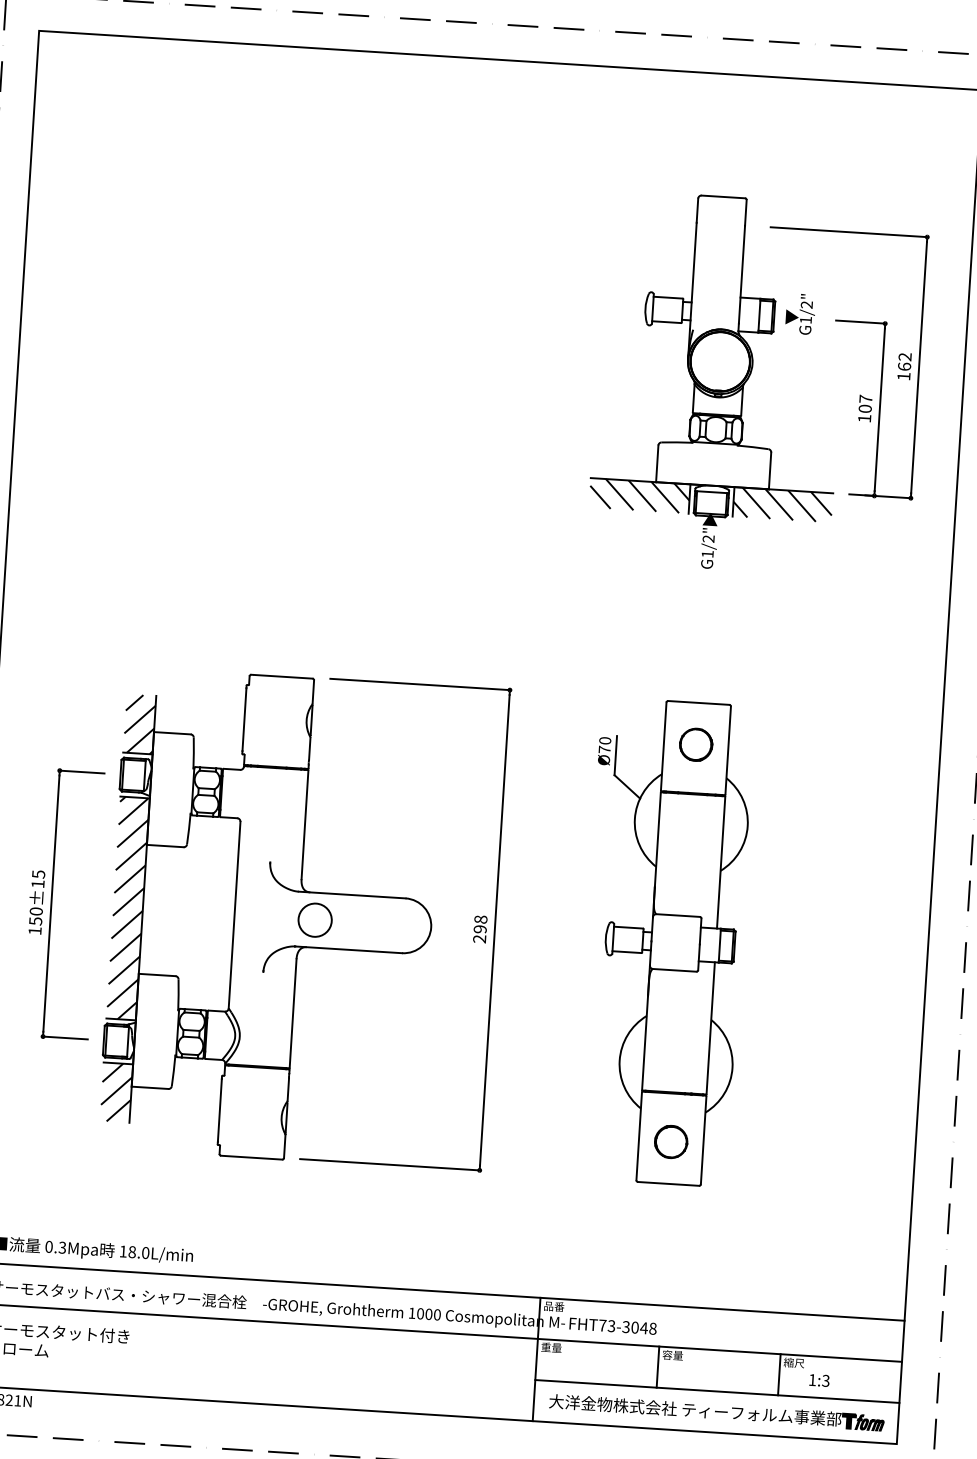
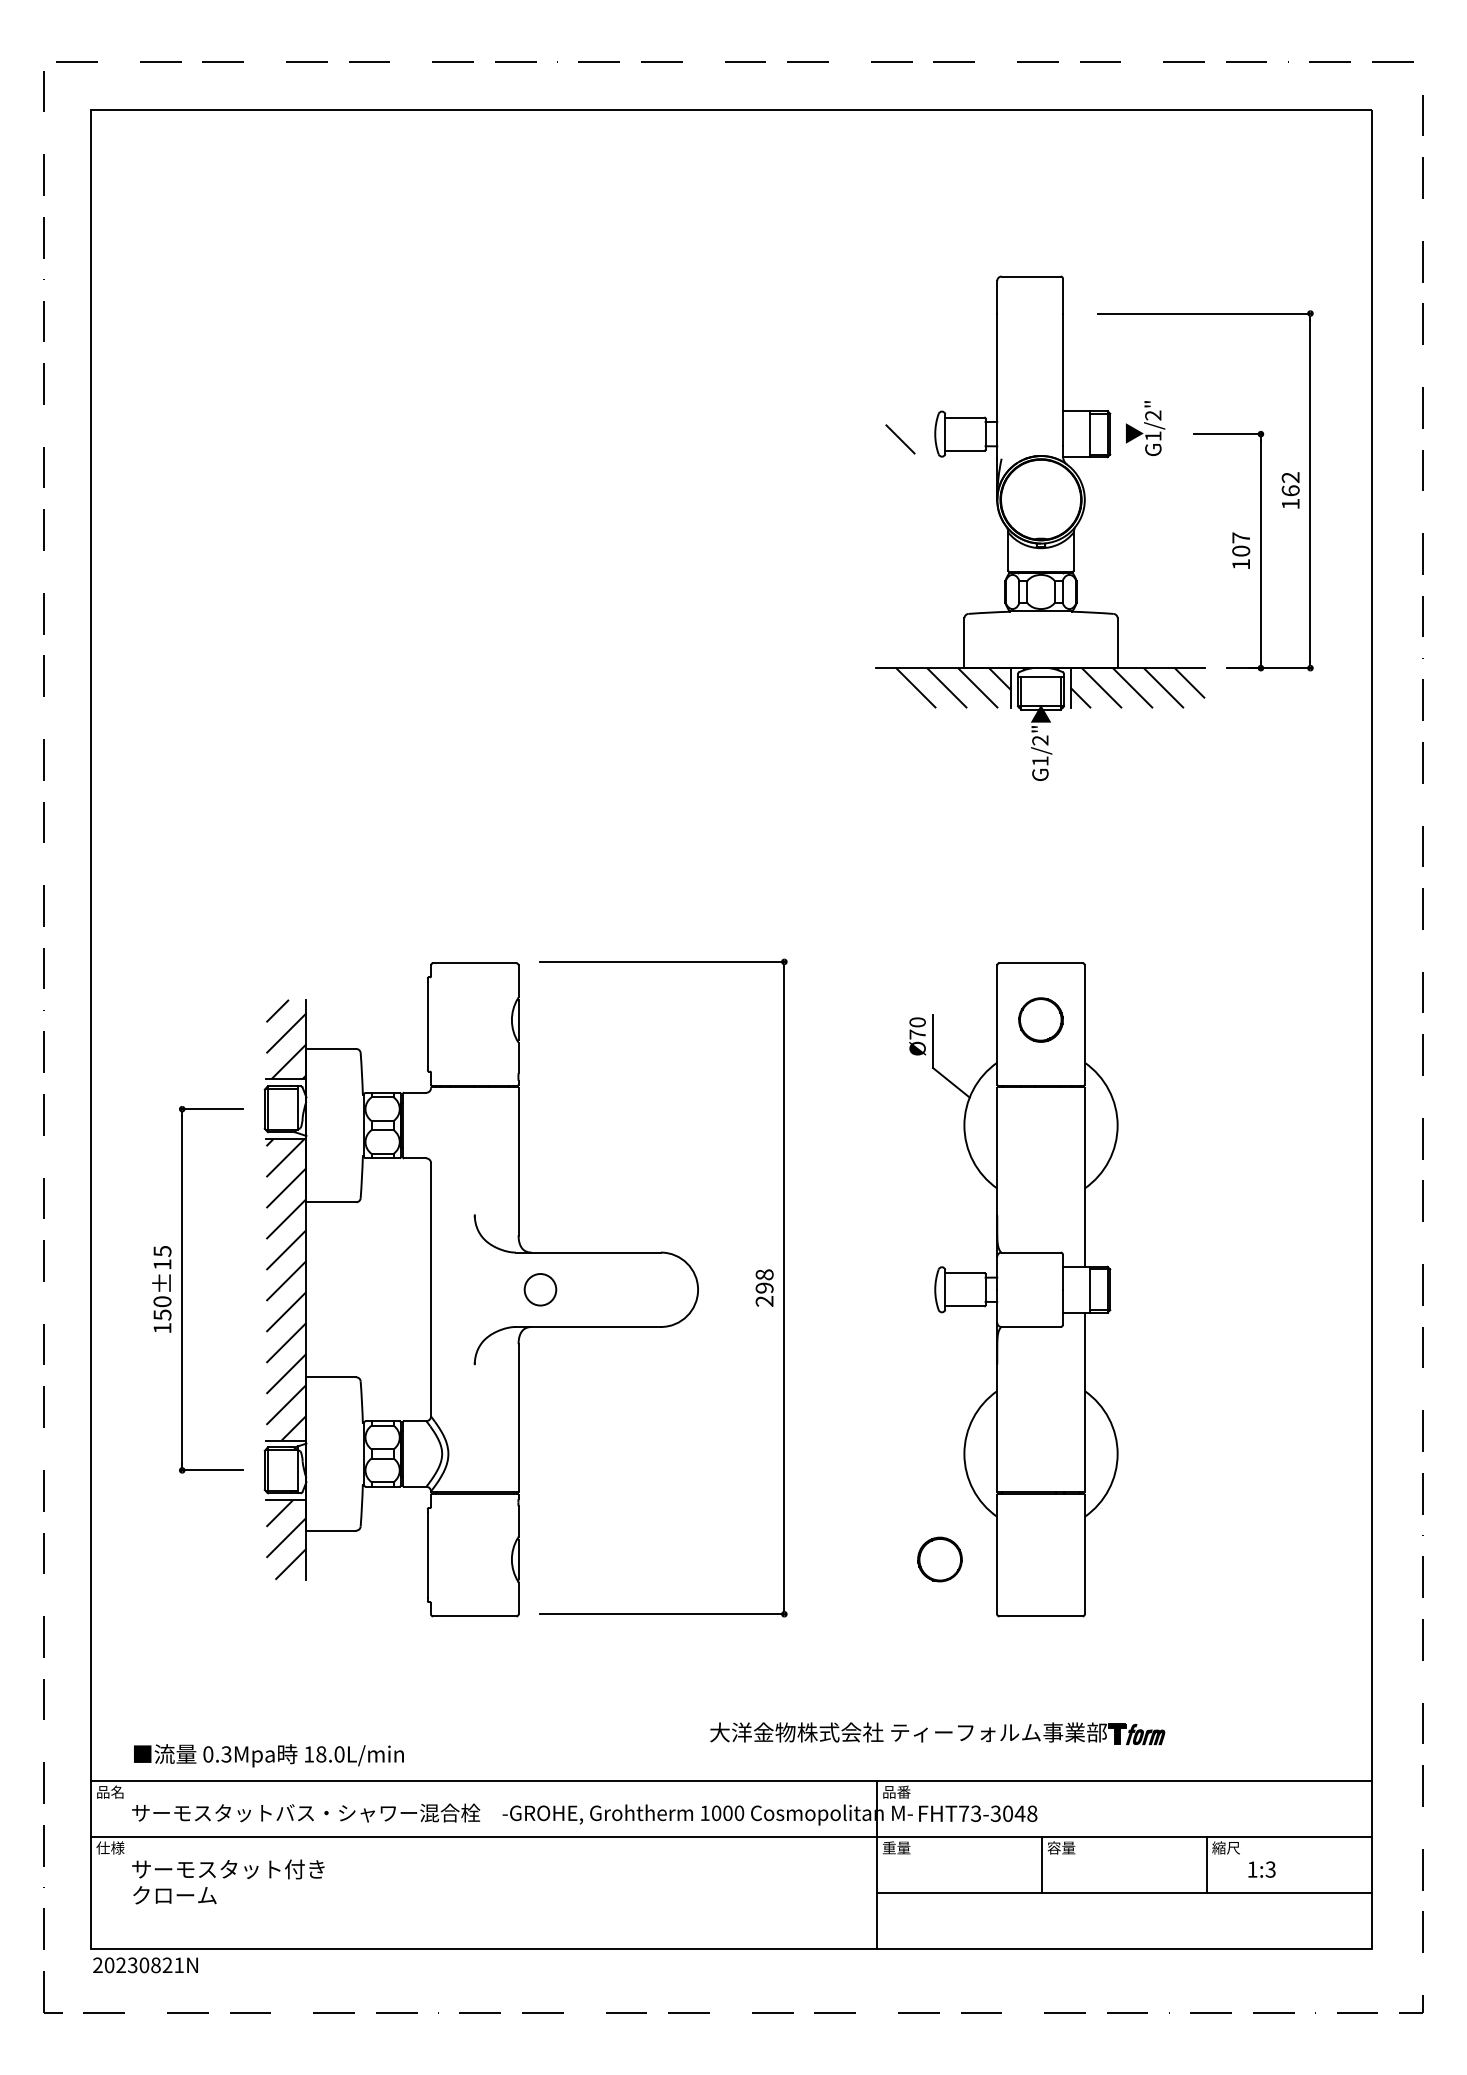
line: (600, 497) -> (900, 439), moved
circle: (315, 920) -> (540, 1289), size x0.7
part: (670, 1141) -> (939, 1559), moved
part: (716, 1412) -> (937, 1733), moved

